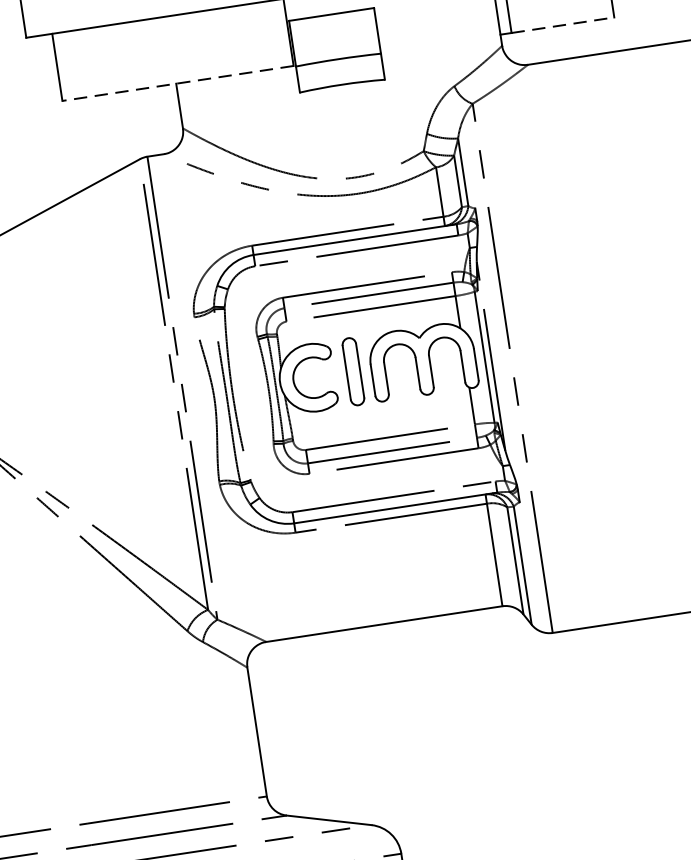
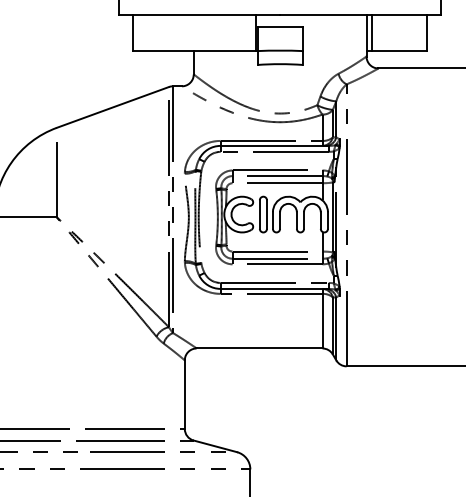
line: (564, 24) -> (400, 50), dashed -> solid
line: (177, 83) -> (194, 50), dashed -> solid

